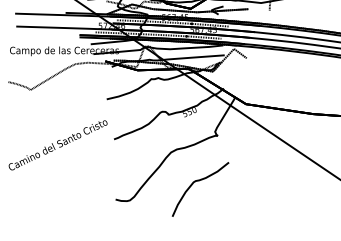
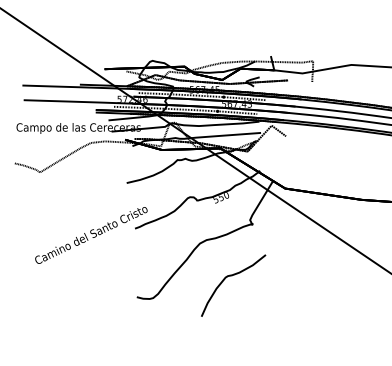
text: (58, 145) -> (91, 235), moved

